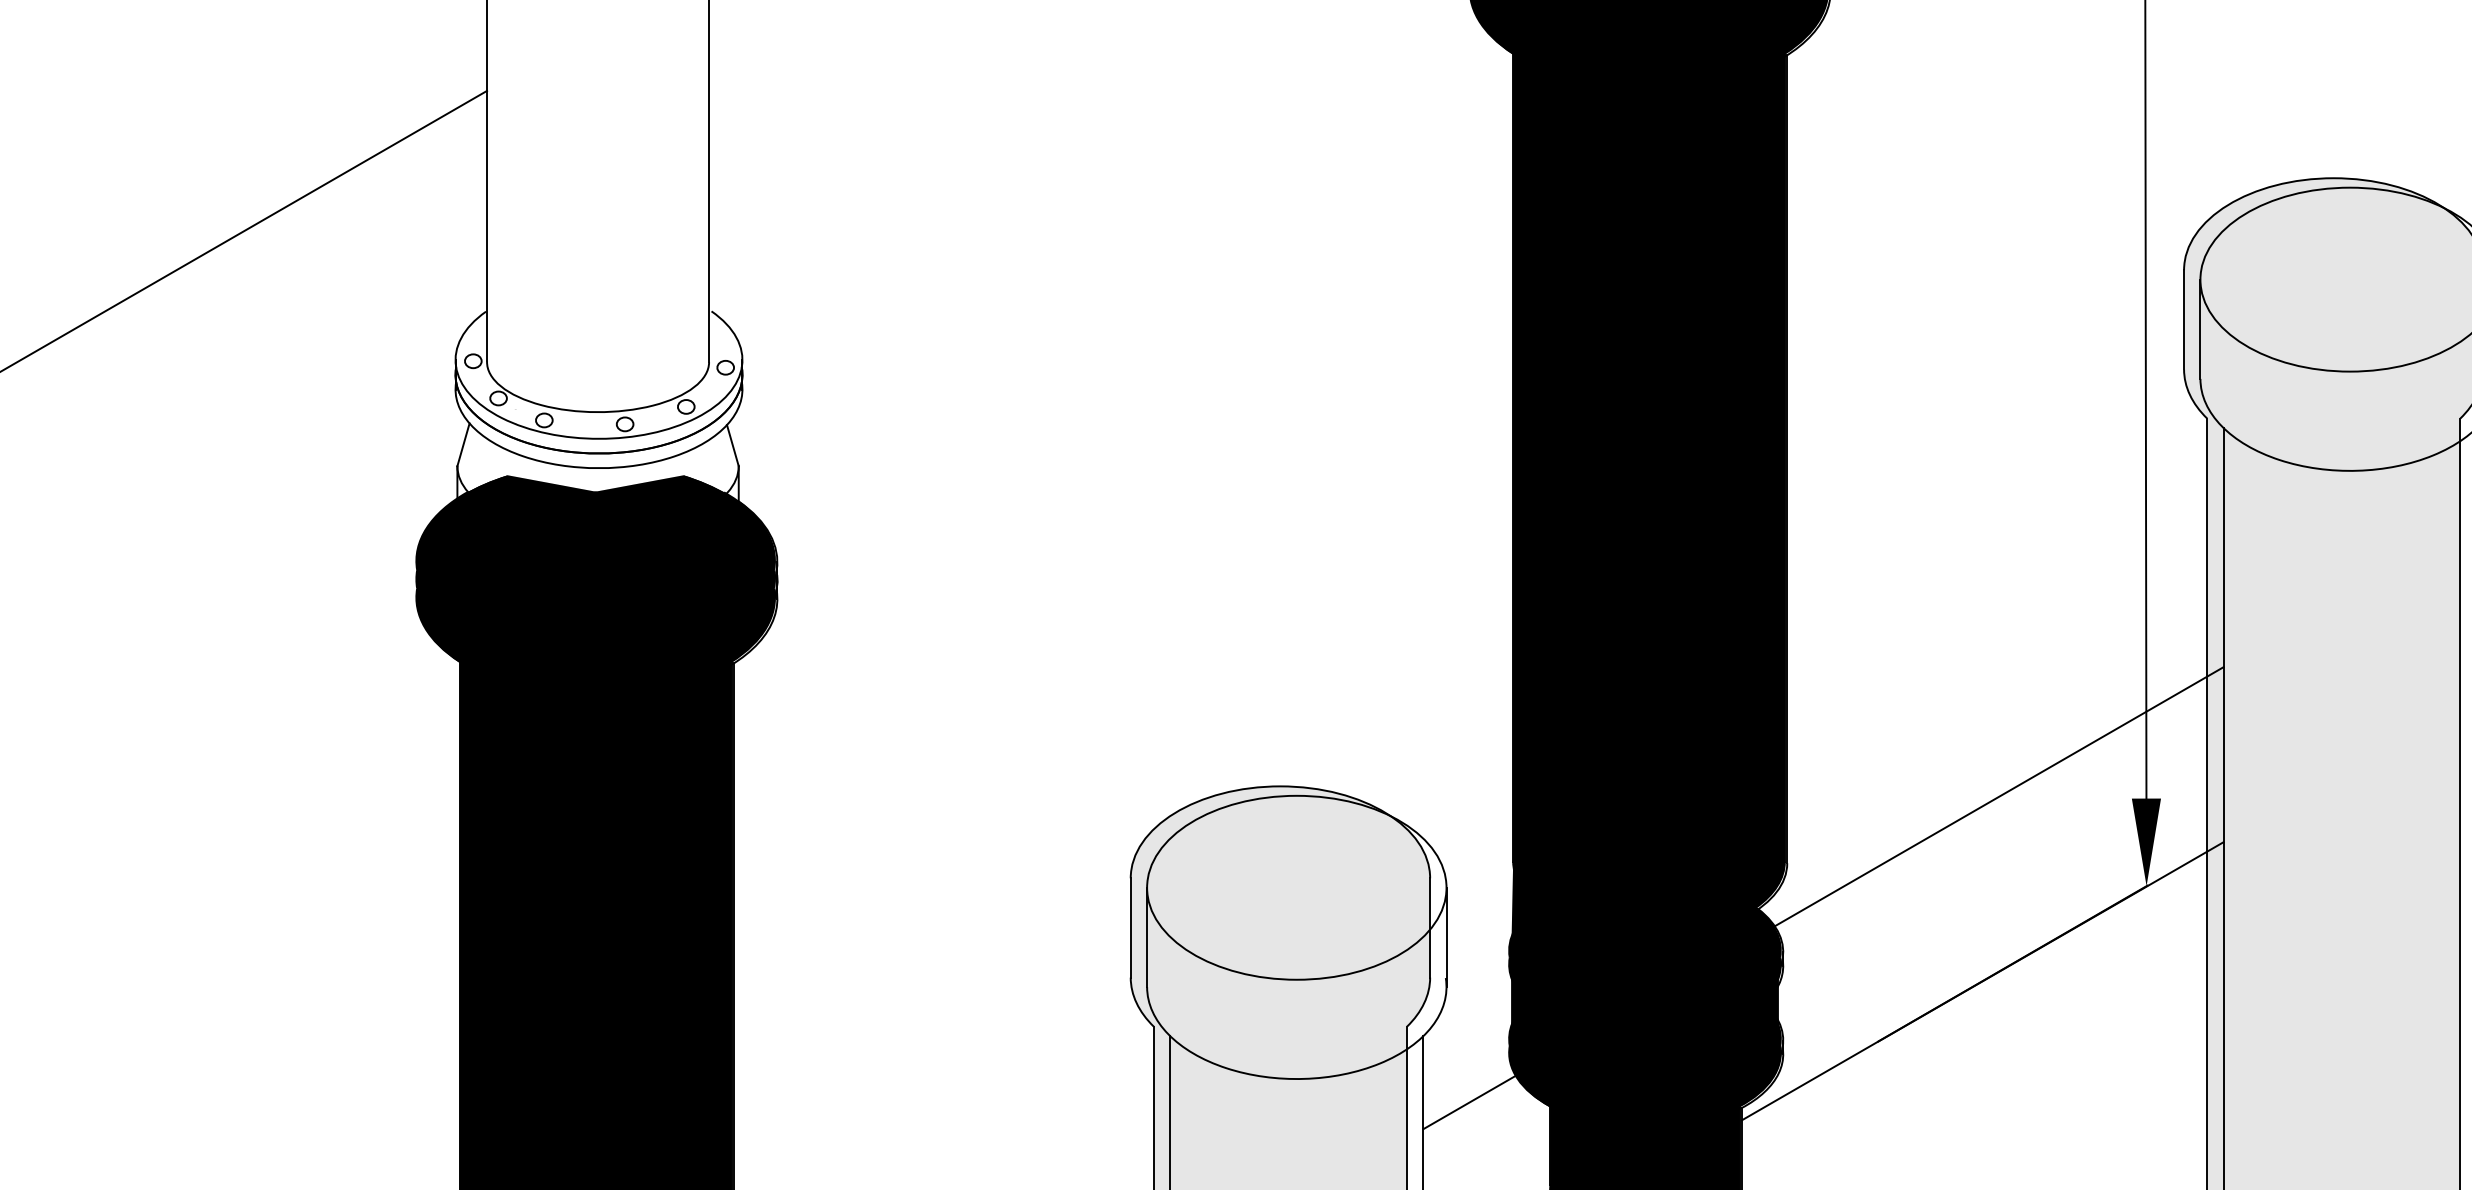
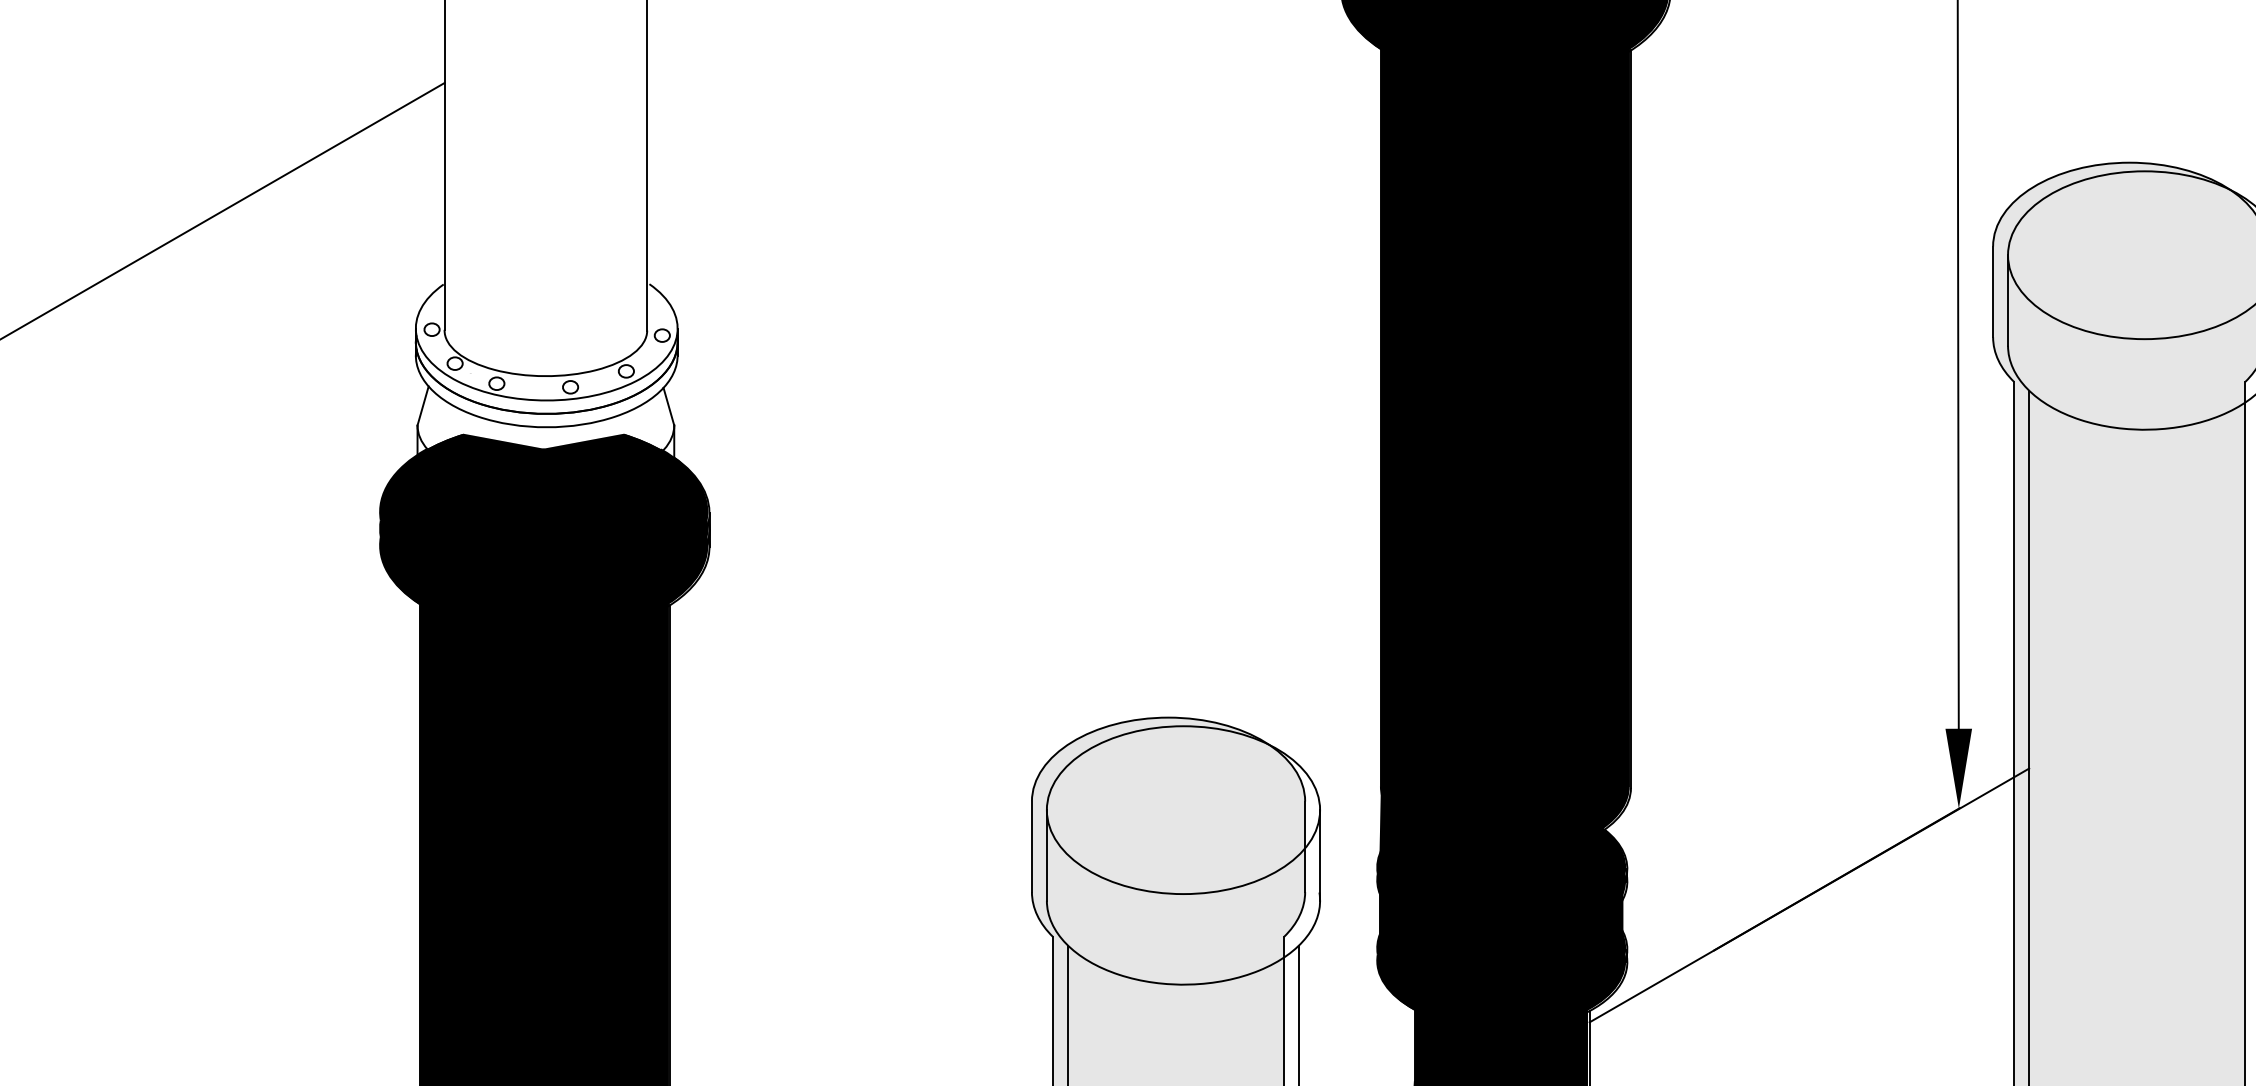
line: (1999, 796) -> (1824, 726), removed
line: (1469, 1101) -> (1341, 1005), removed

